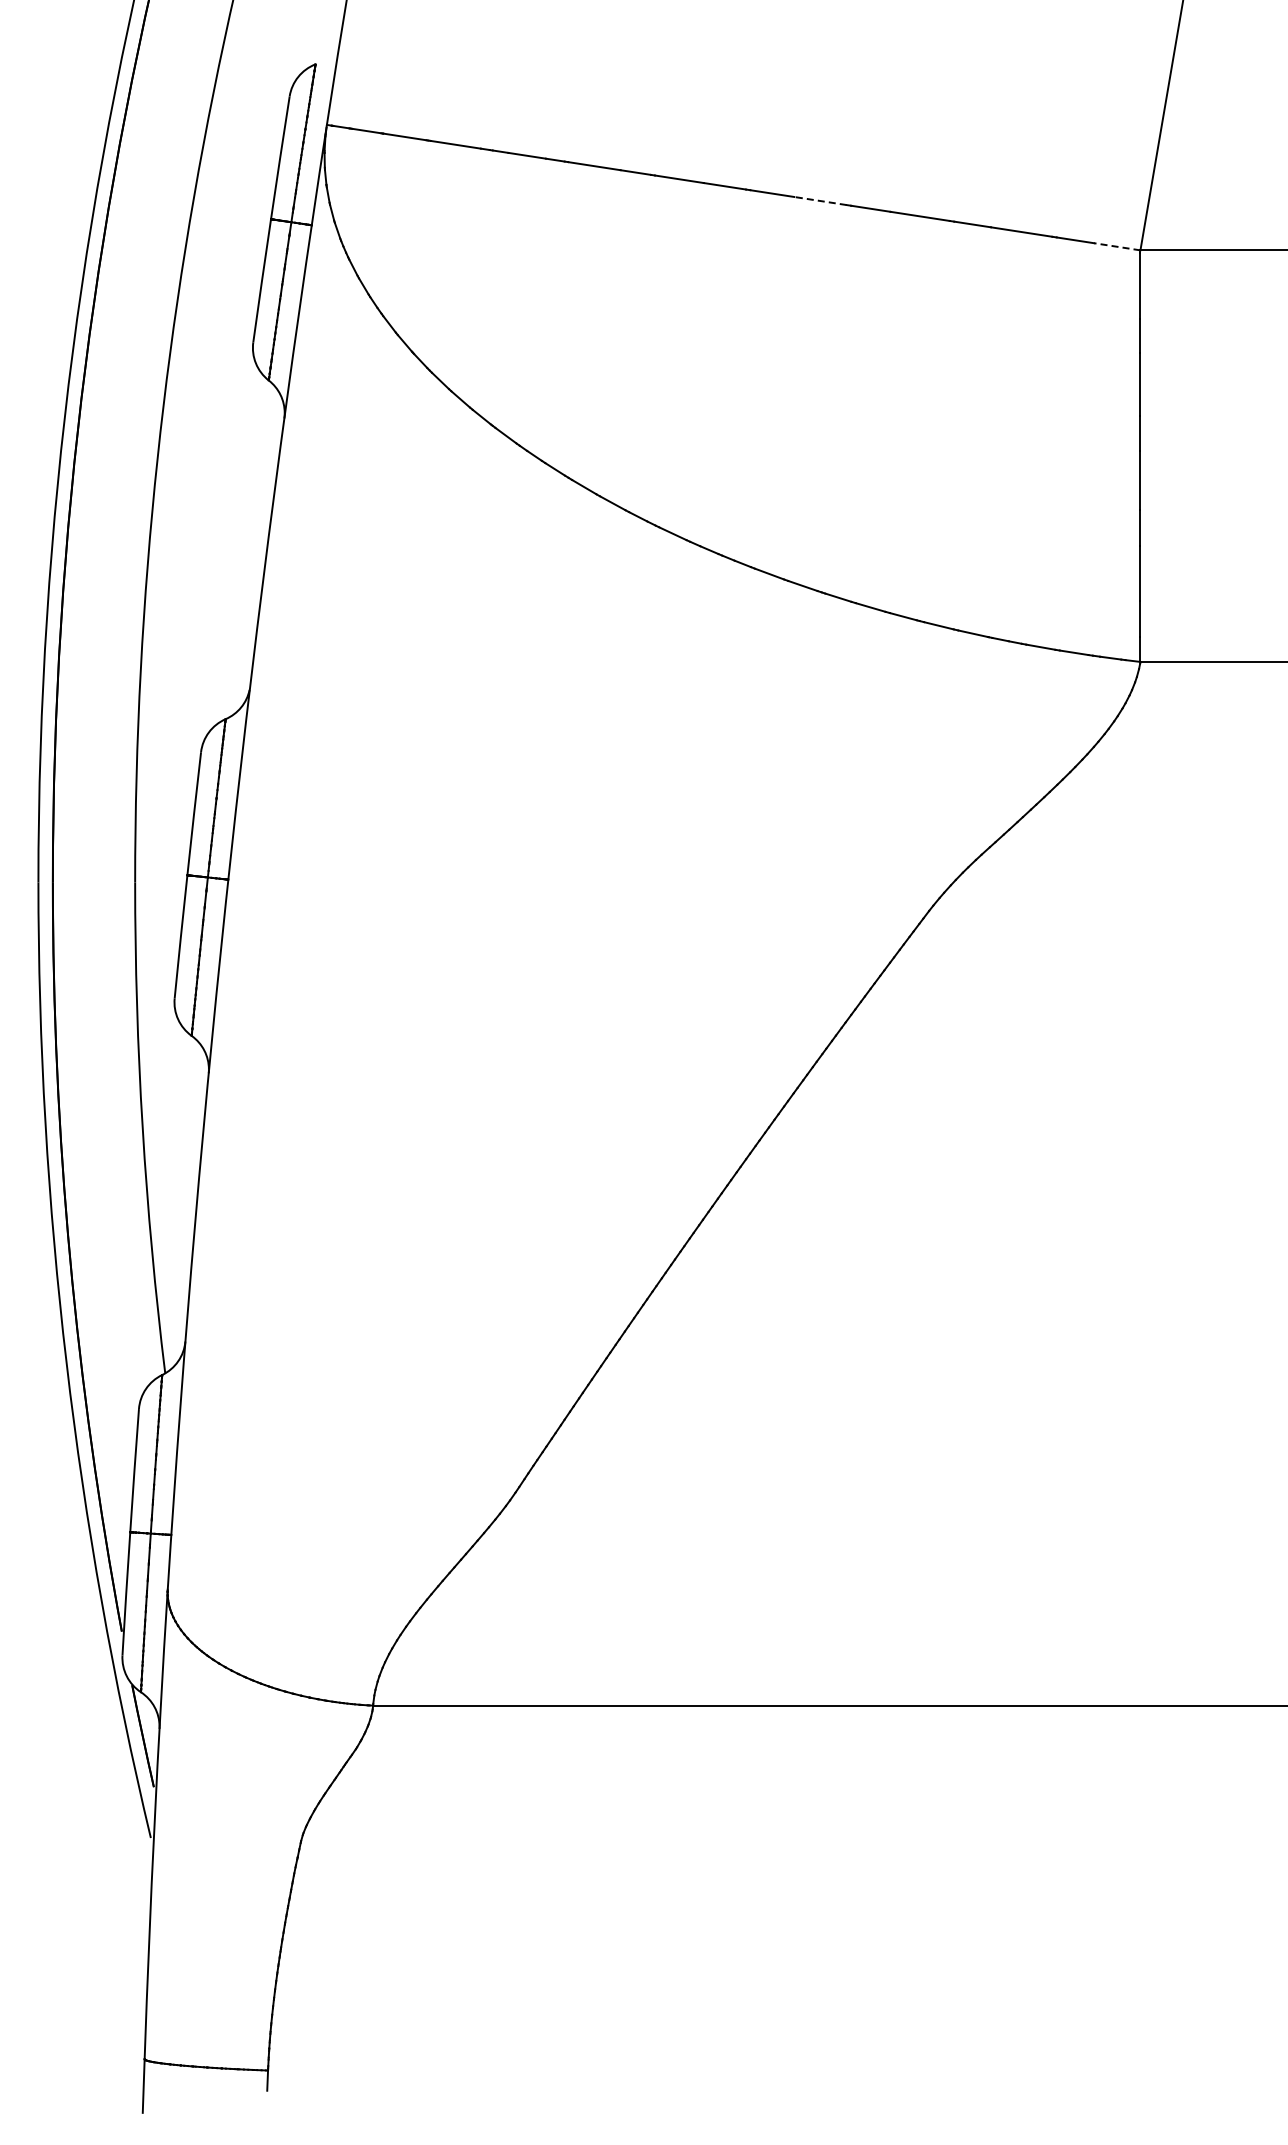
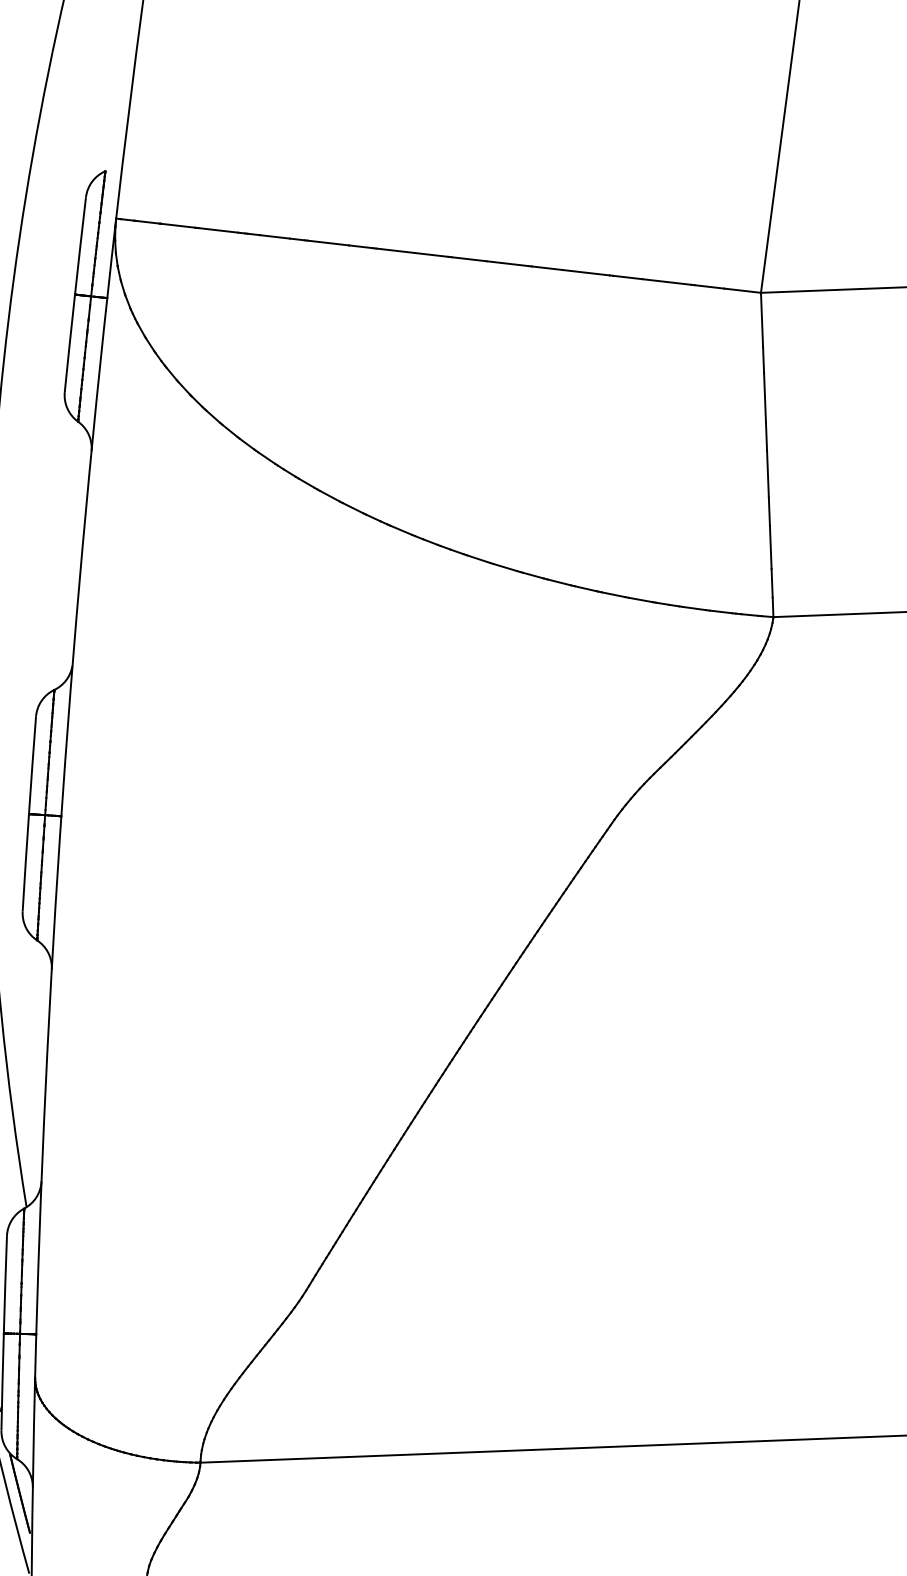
line: (820, 201) -> (507, 264), dashed -> solid
line: (1116, 246) -> (742, 290), dashed -> solid

